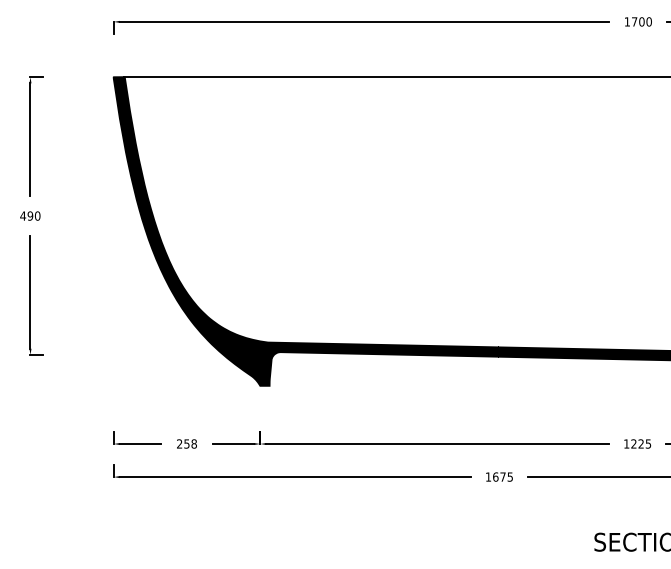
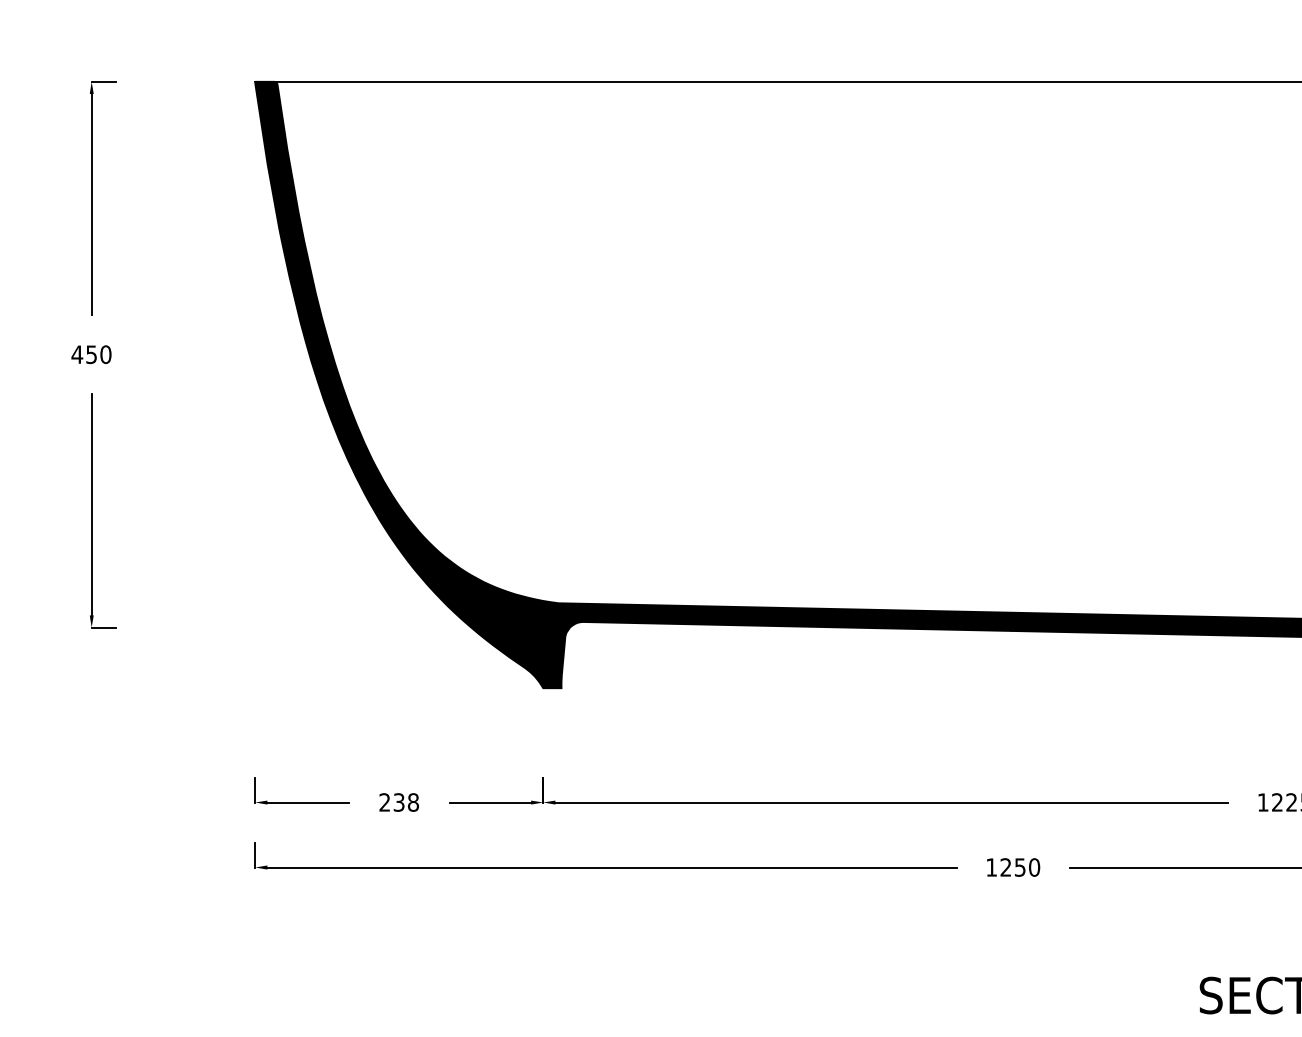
text: (30, 215) -> (91, 353), 490 -> 450
text: (186, 443) -> (398, 801), 258 -> 238
text: (503, 476) -> (1021, 866), 1675 -> 1250

